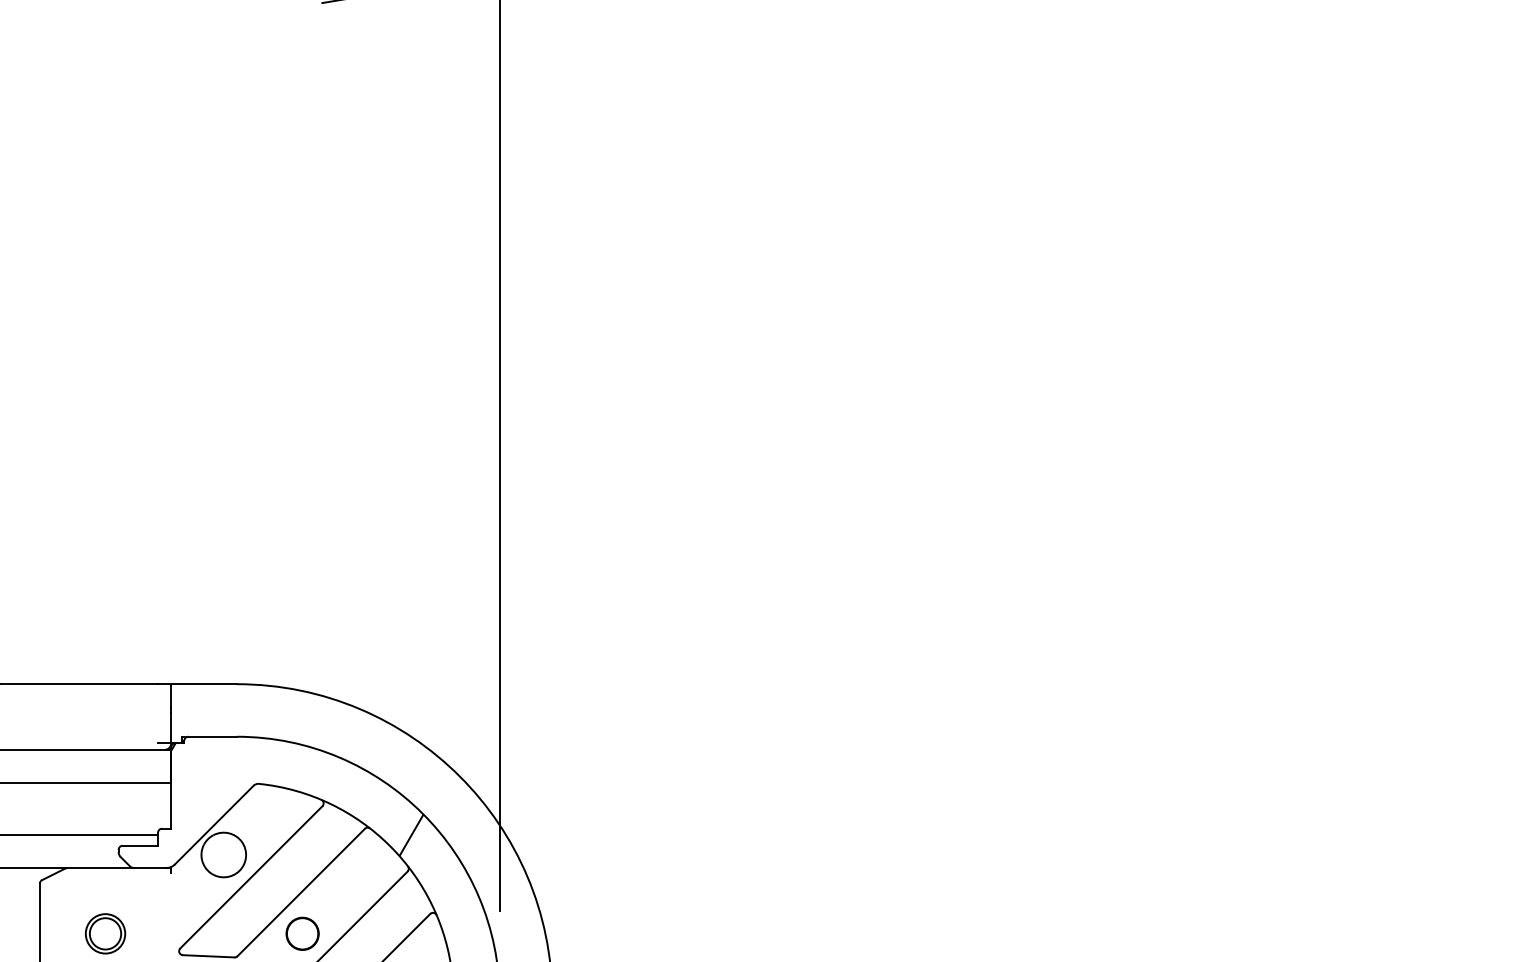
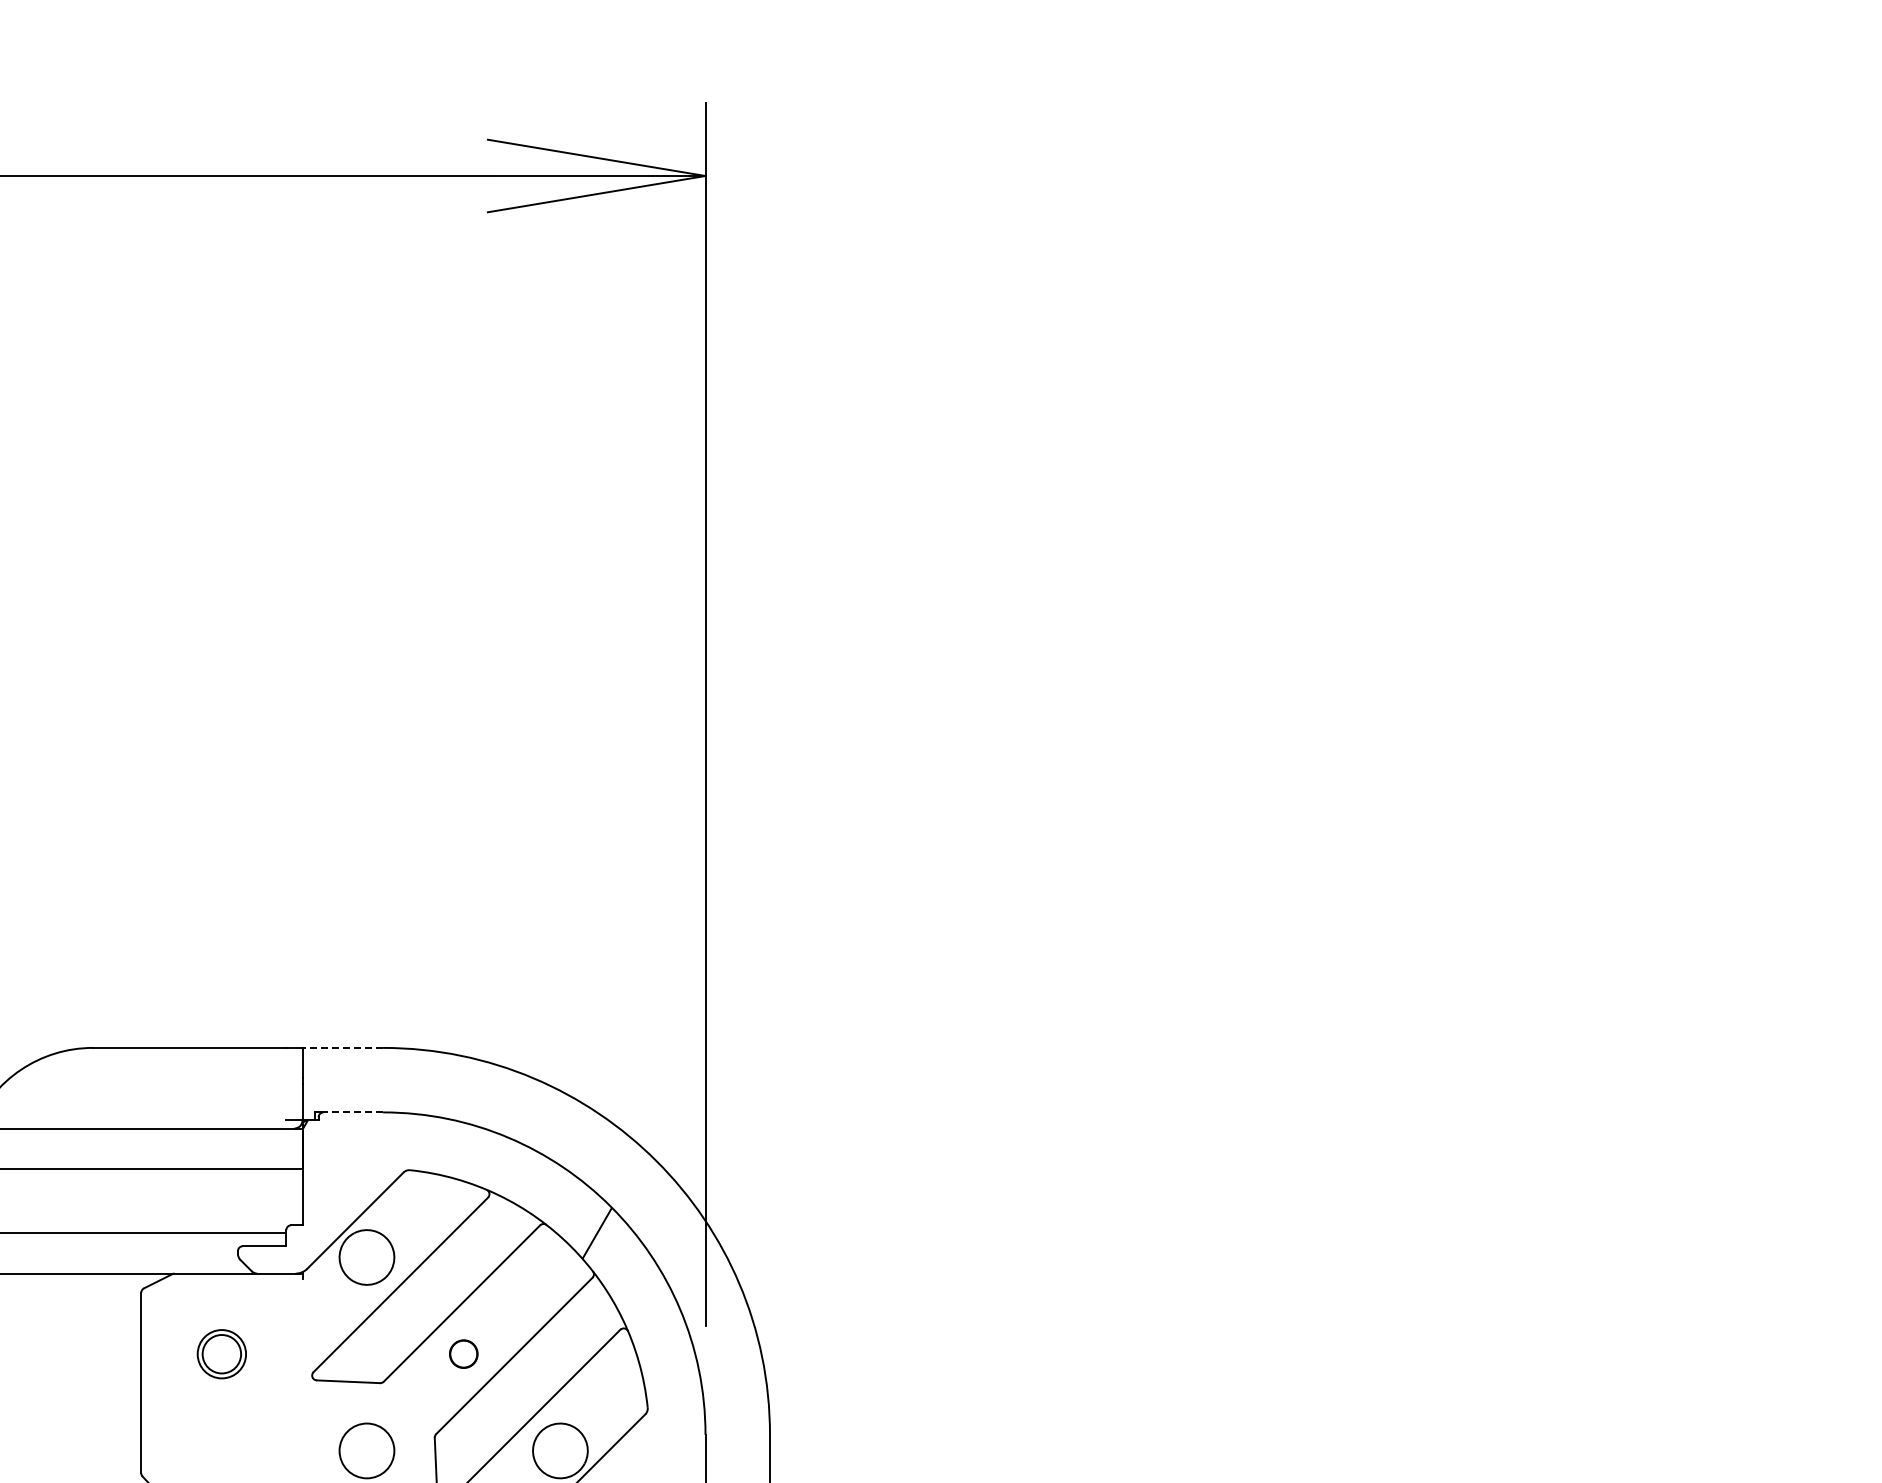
line: (203, 683) -> (342, 1047), solid -> dashed
line: (212, 736) -> (353, 1112), solid -> dashed
circle: (302, 933) -> (463, 1353), size x0.7

